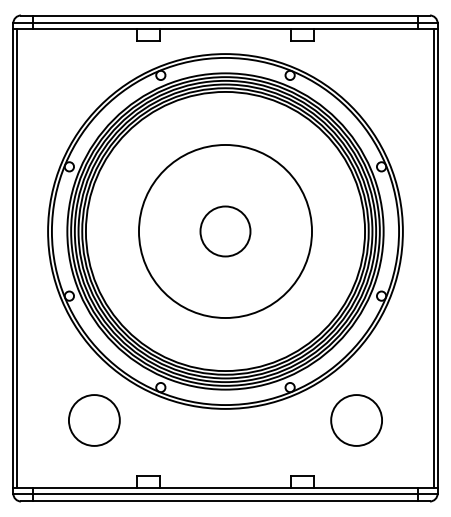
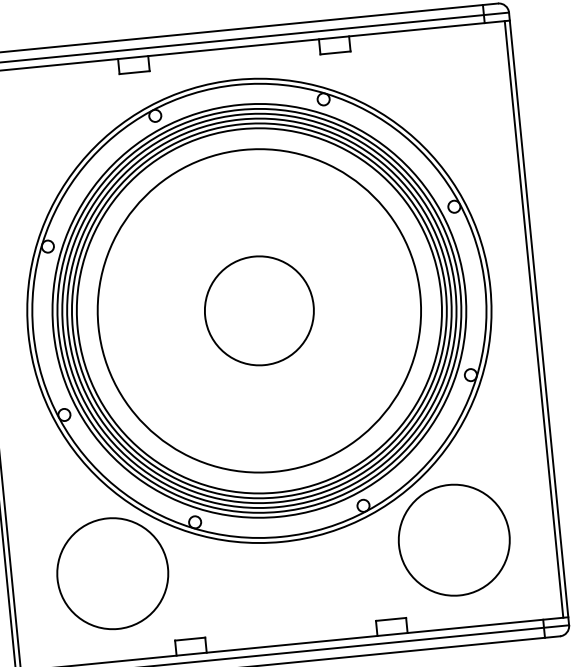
circle: (225, 231) -> (259, 310), size x1.43
circle: (225, 231) -> (259, 310), size x1.67
circle: (94, 420) -> (112, 573), size x1.67
circle: (356, 420) -> (454, 540), size x1.67

